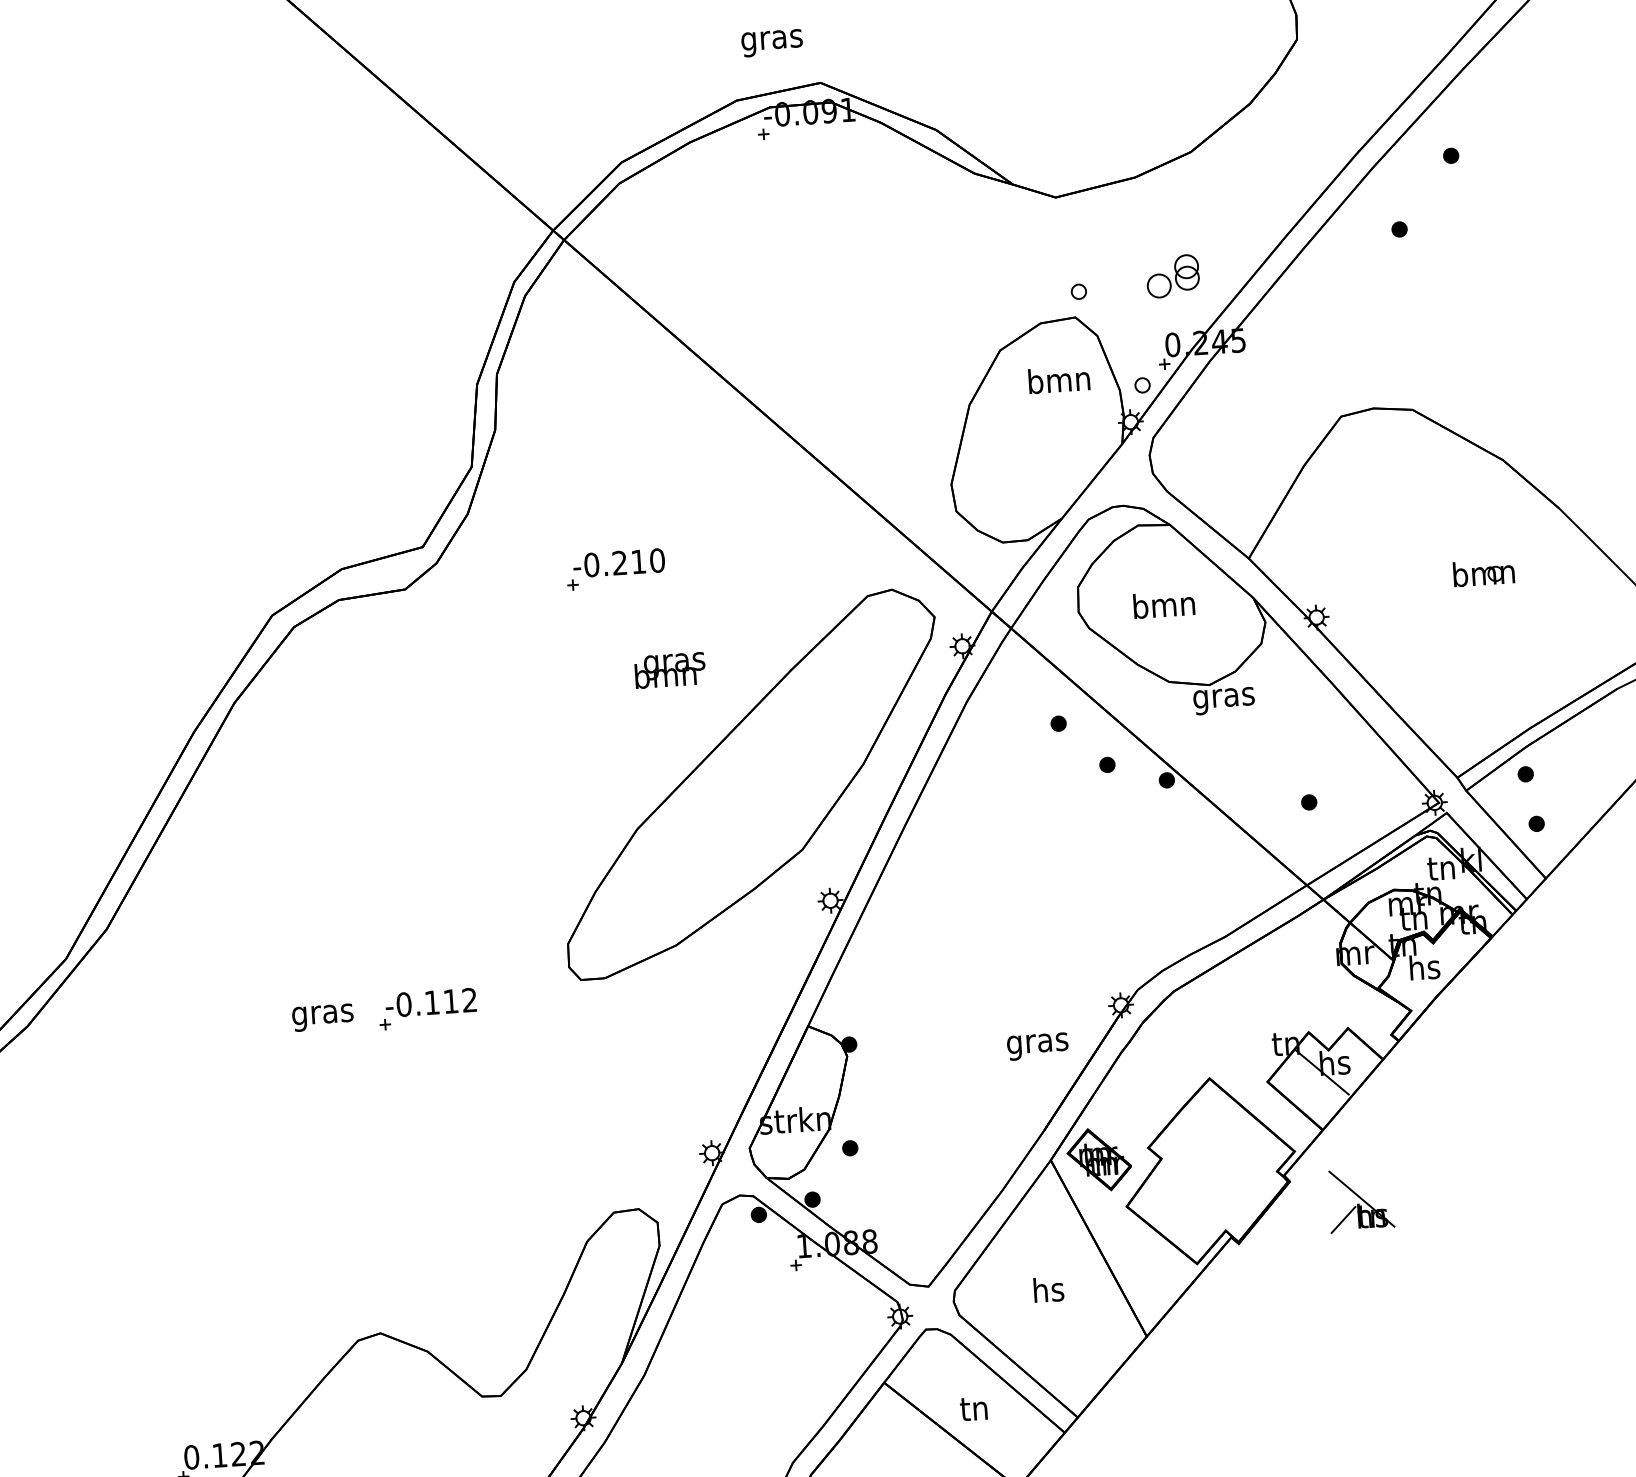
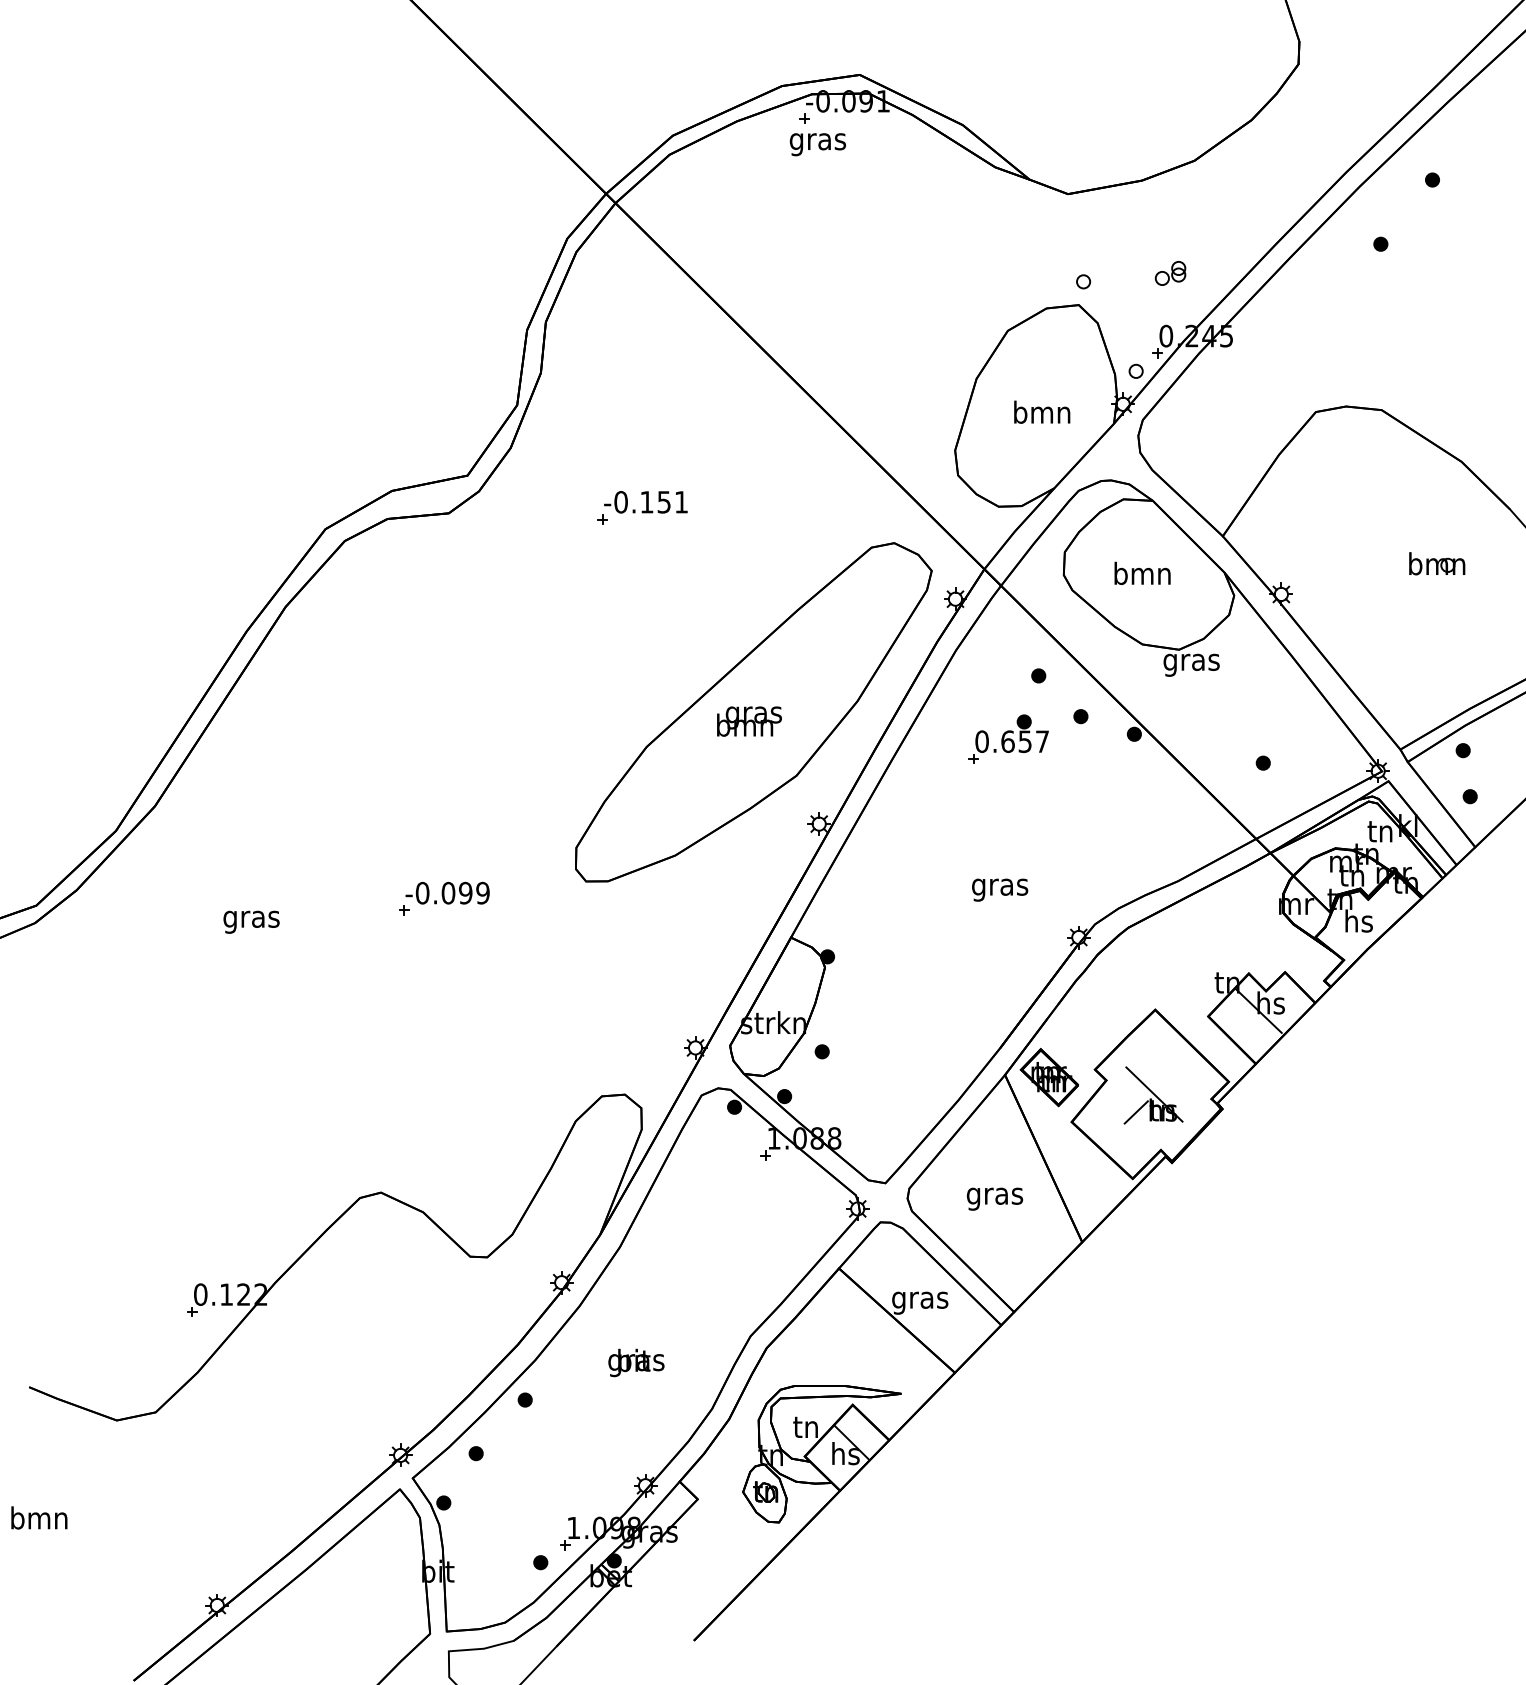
text: (771, 43) -> (817, 144), moved
part: (1172, 276) -> (1170, 273), size x0.62
text: (1059, 379) -> (1042, 411), moved
text: (638, 562) -> (664, 502), -0.210 -> -0.151
text: (670, 670) -> (749, 721), moved
part: (1030, 793) -> (1008, 738), added
text: (450, 1000) -> (465, 892), -0.112 -> -0.099
text: (322, 1016) -> (251, 921), moved
text: (1038, 1045) -> (1000, 889), moved
part: (1360, 1200) -> (1153, 1095), moved
text: (1048, 1292) -> (994, 1195), hs -> gras
text: (975, 1411) -> (920, 1300), tn -> gras

